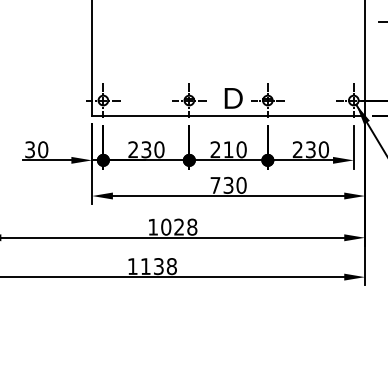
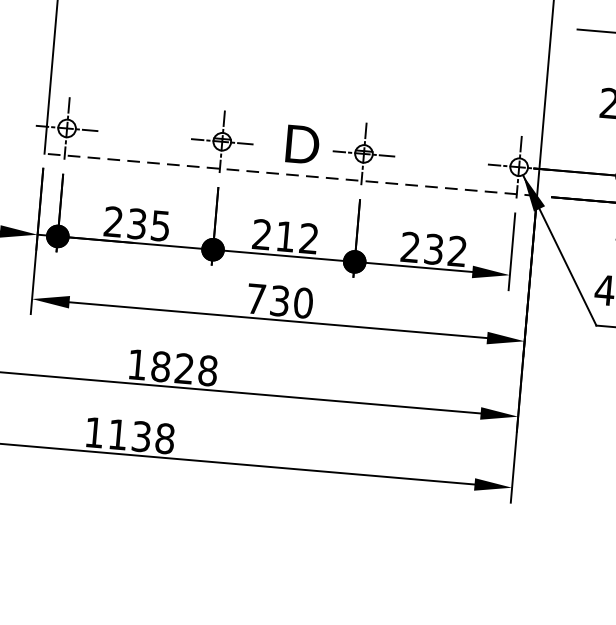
line: (228, 115) -> (290, 174), solid -> dashed
text: (159, 149) -> (160, 225), 230 -> 235
text: (241, 149) -> (308, 238), 210 -> 212
text: (323, 149) -> (456, 250), 230 -> 232
text: (166, 227) -> (161, 367), 1028 -> 1828

